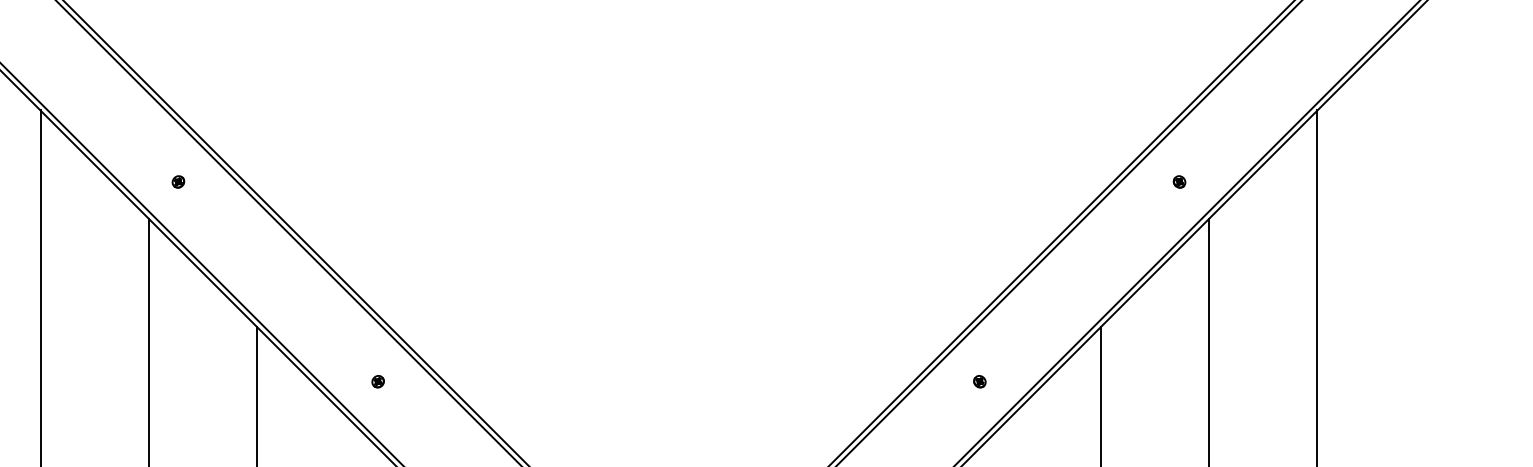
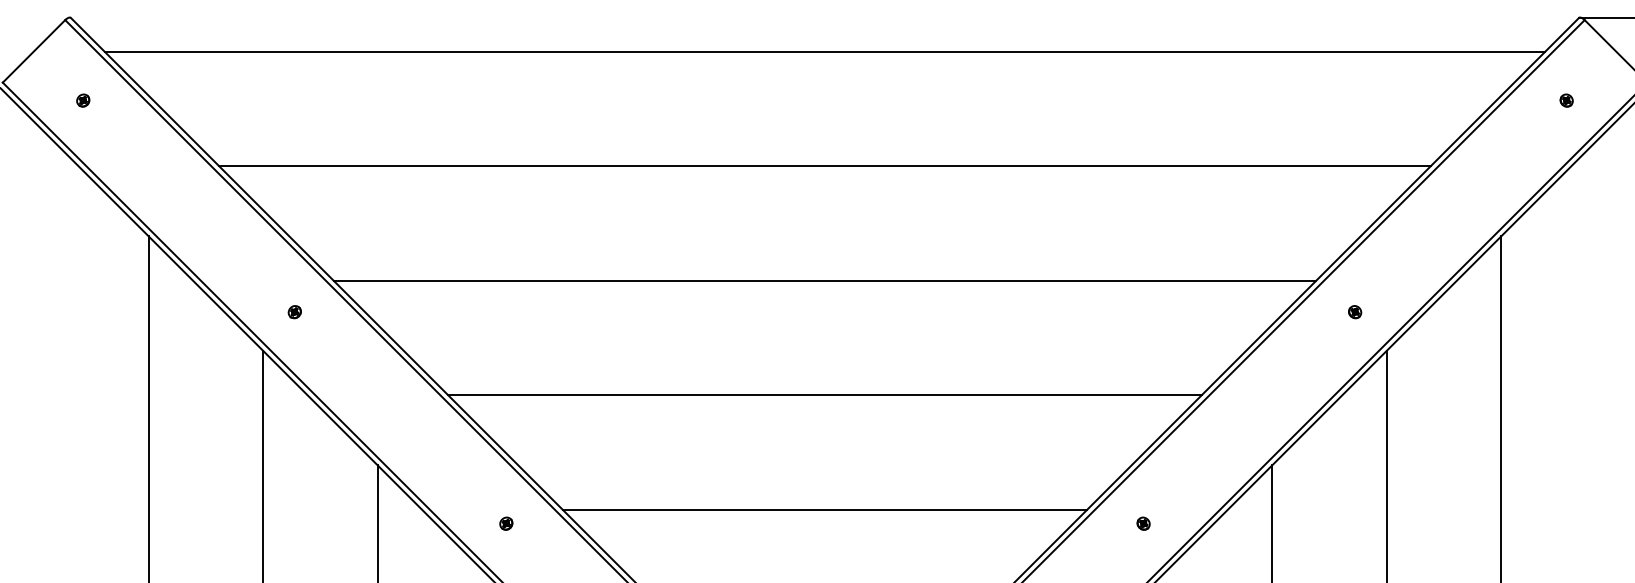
line: (678, 44) -> (824, 166), added
line: (678, 152) -> (824, 280), added
line: (678, 260) -> (824, 395), added
line: (678, 368) -> (824, 509), added

